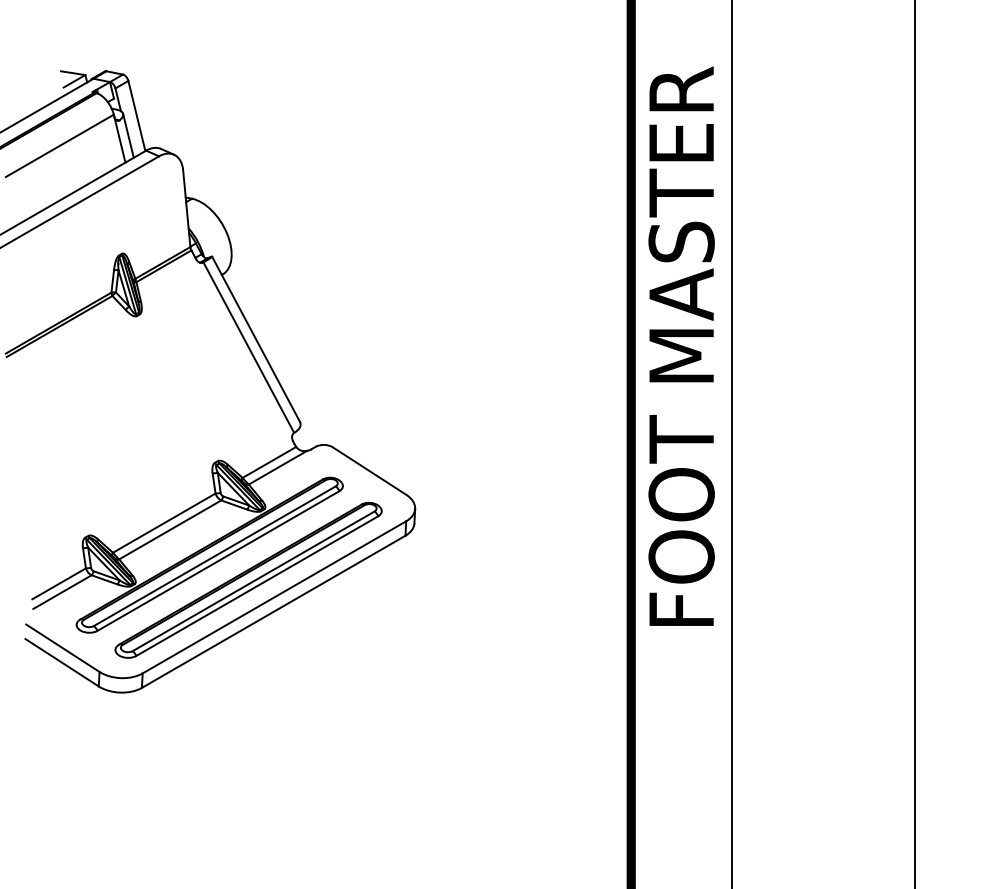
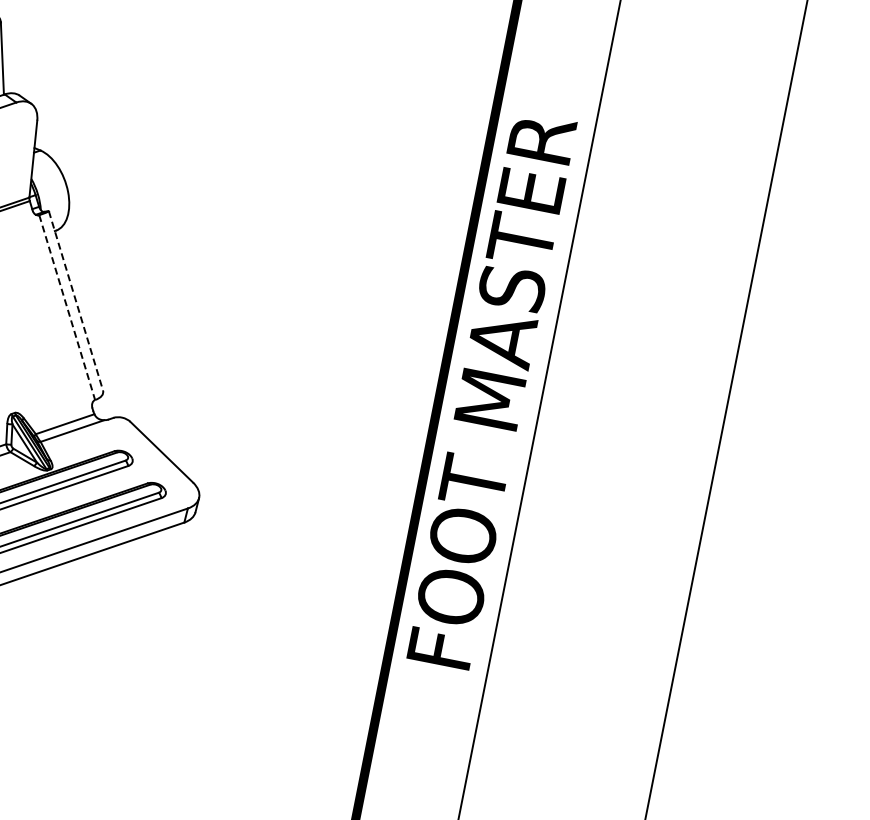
line: (256, 339) -> (76, 301), solid -> dashed
line: (248, 347) -> (66, 307), solid -> dashed

